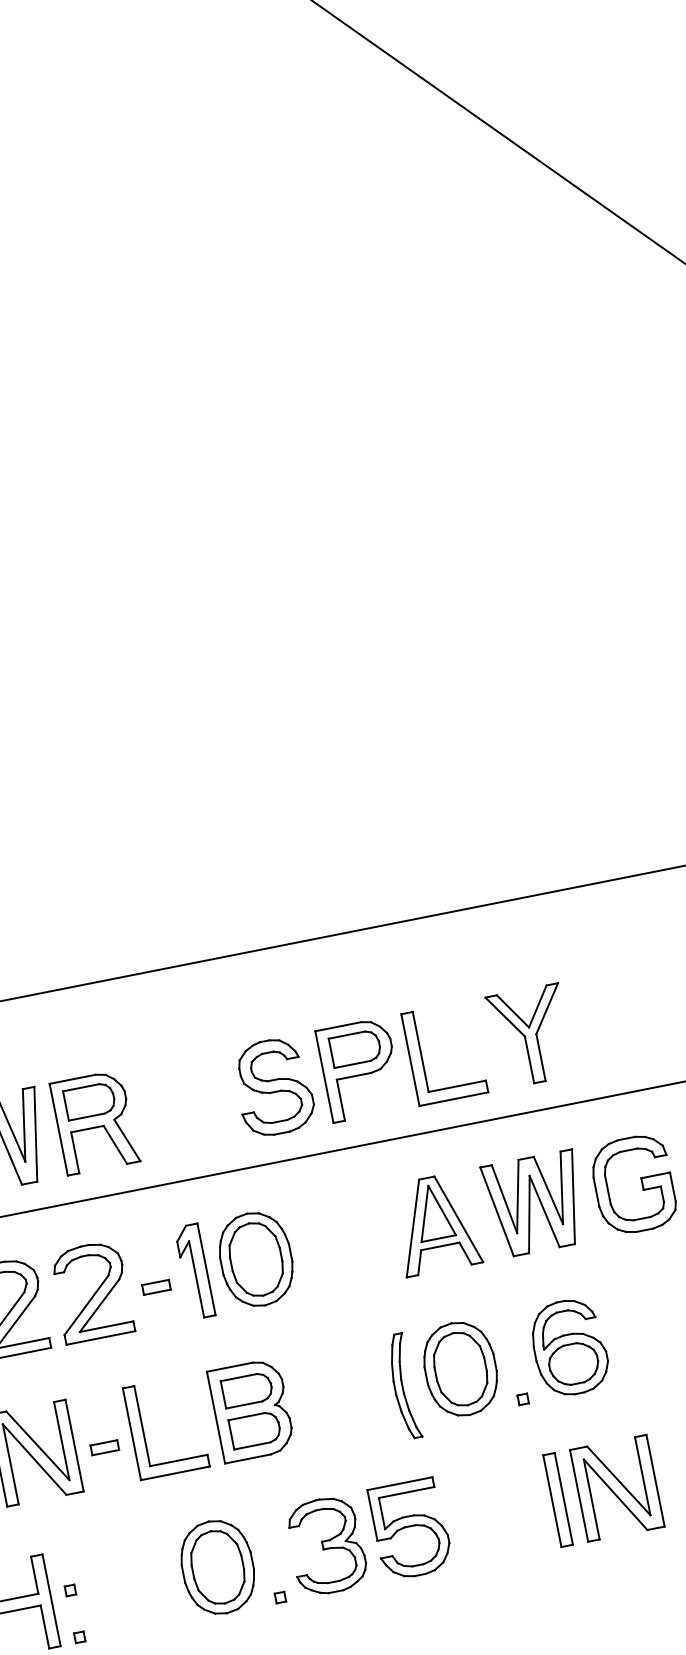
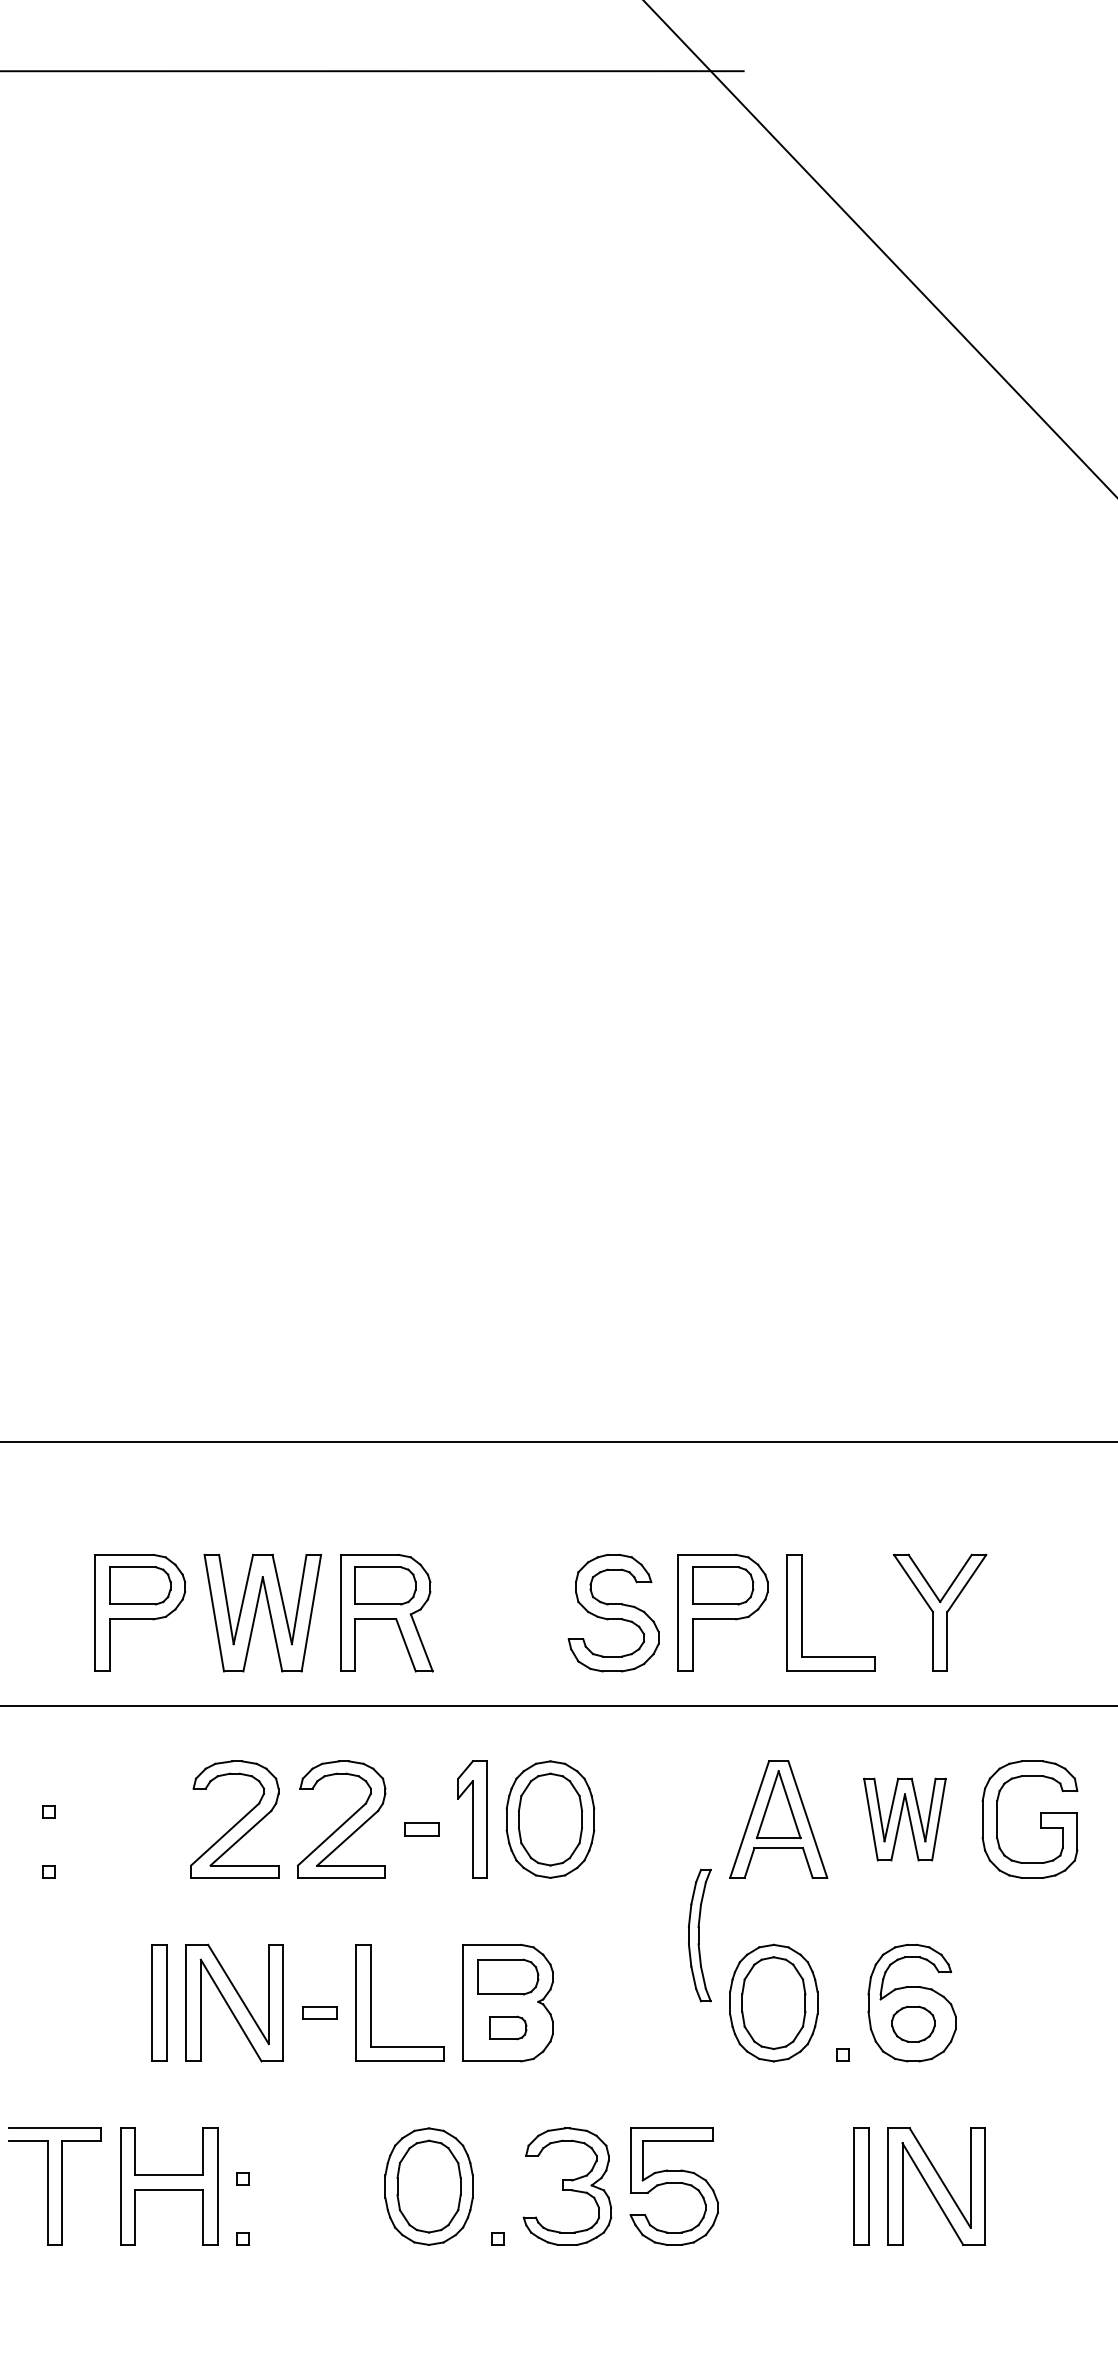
part: (534, 1204) -> (904, 1819), size x0.7
part: (573, 1363) -> (913, 2023), size x0.7
part: (403, 1386) -> (699, 1935), moved
part: (255, 1429) -> (508, 2027), size x0.6

